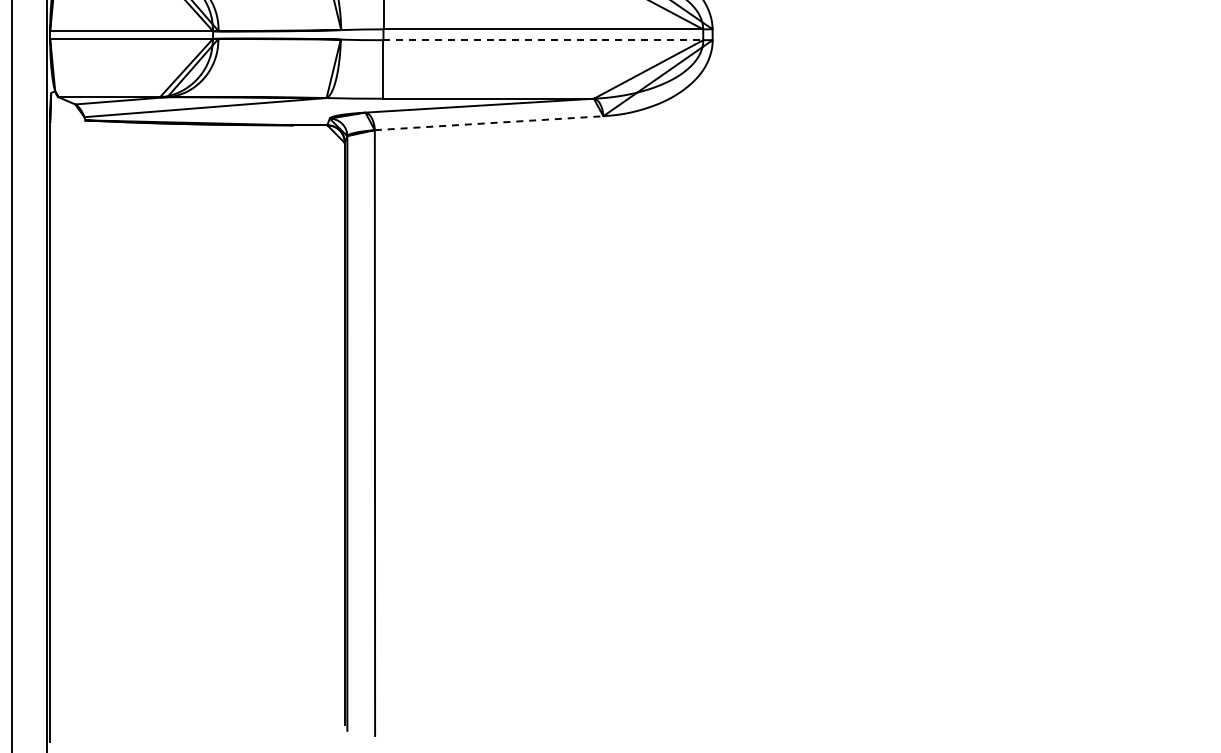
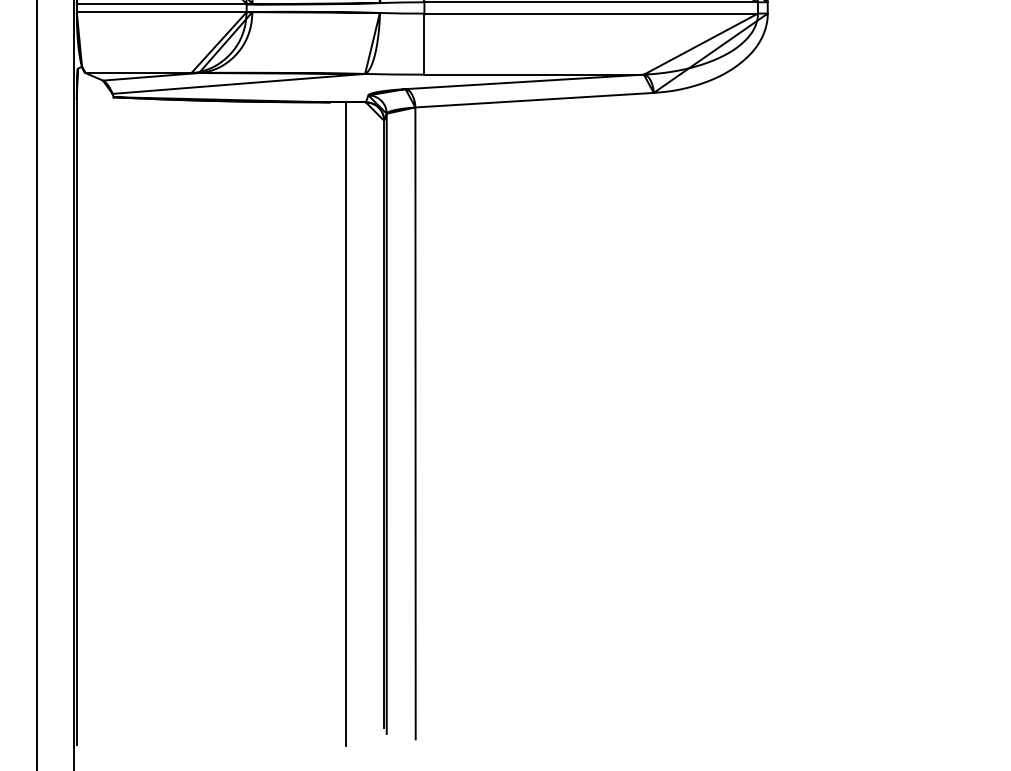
line: (543, 40) -> (591, 13), dashed -> solid
line: (489, 123) -> (535, 100), dashed -> solid
line: (308, 433) -> (346, 423), added

